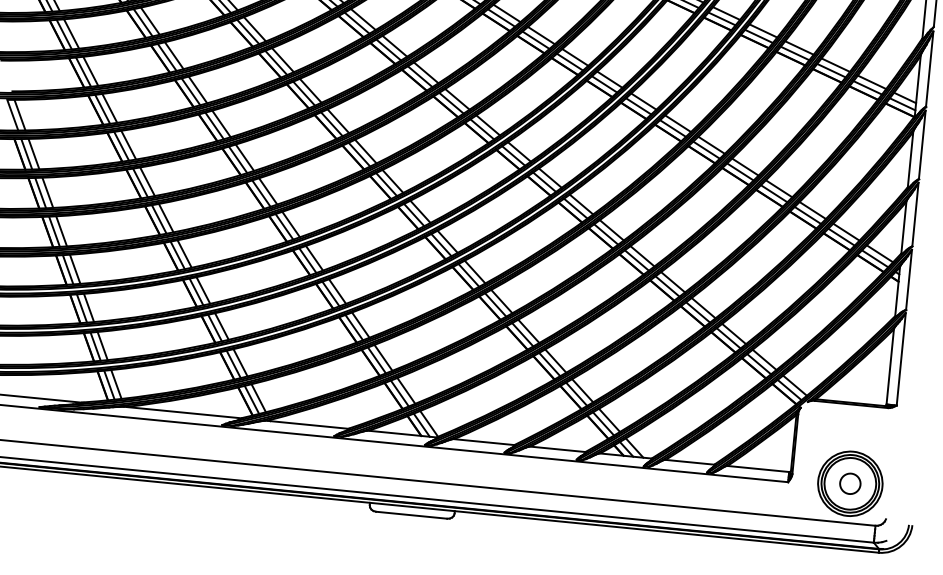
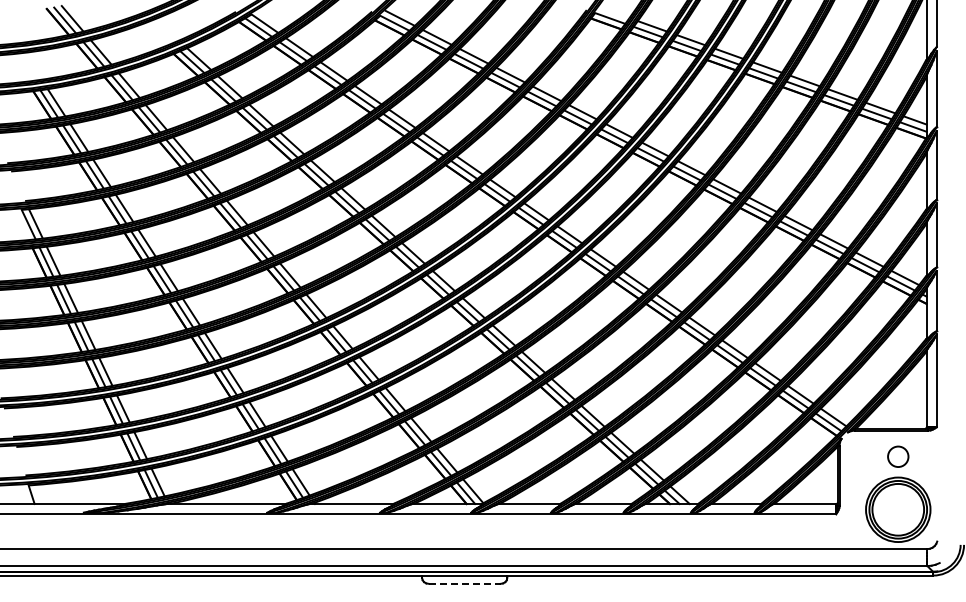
circle: (850, 483) -> (898, 456), moved
line: (411, 514) -> (464, 583), solid -> dashed

